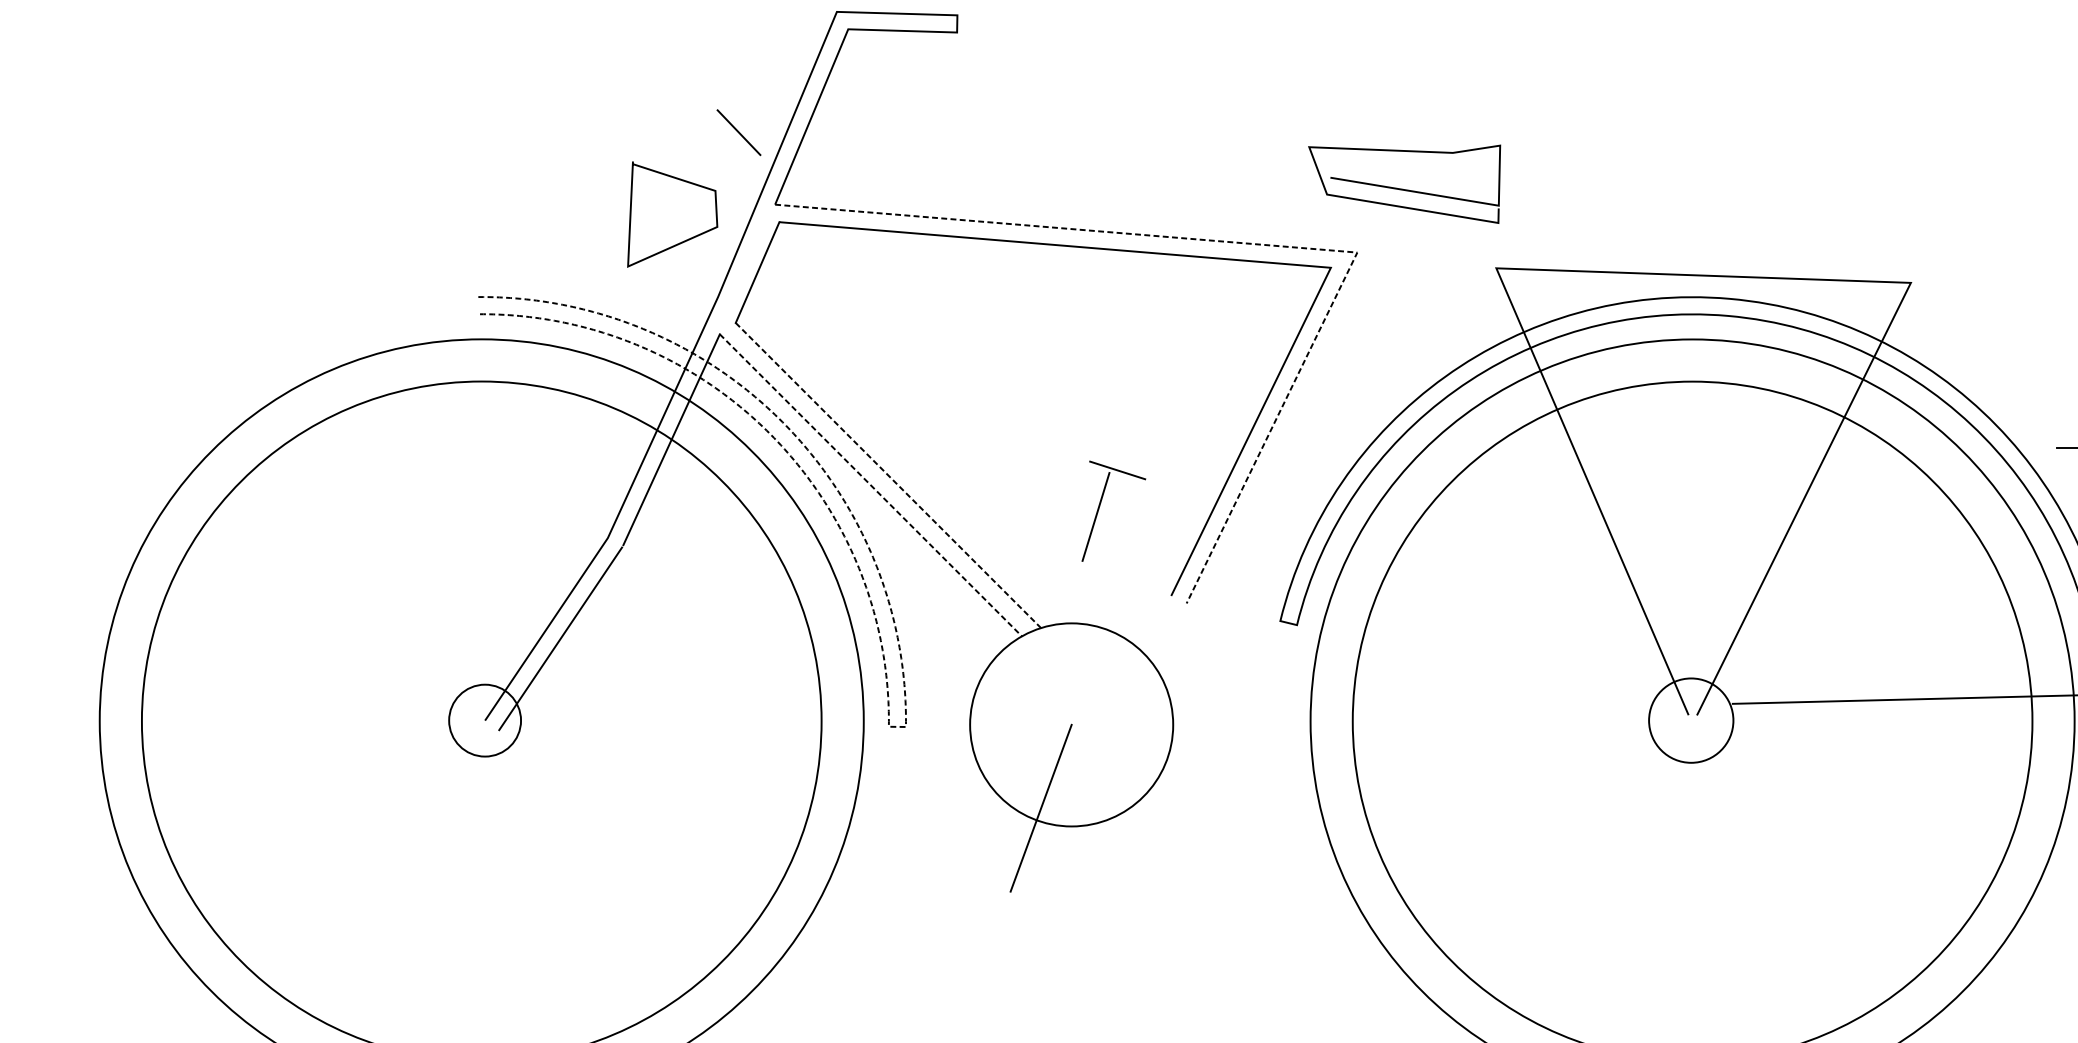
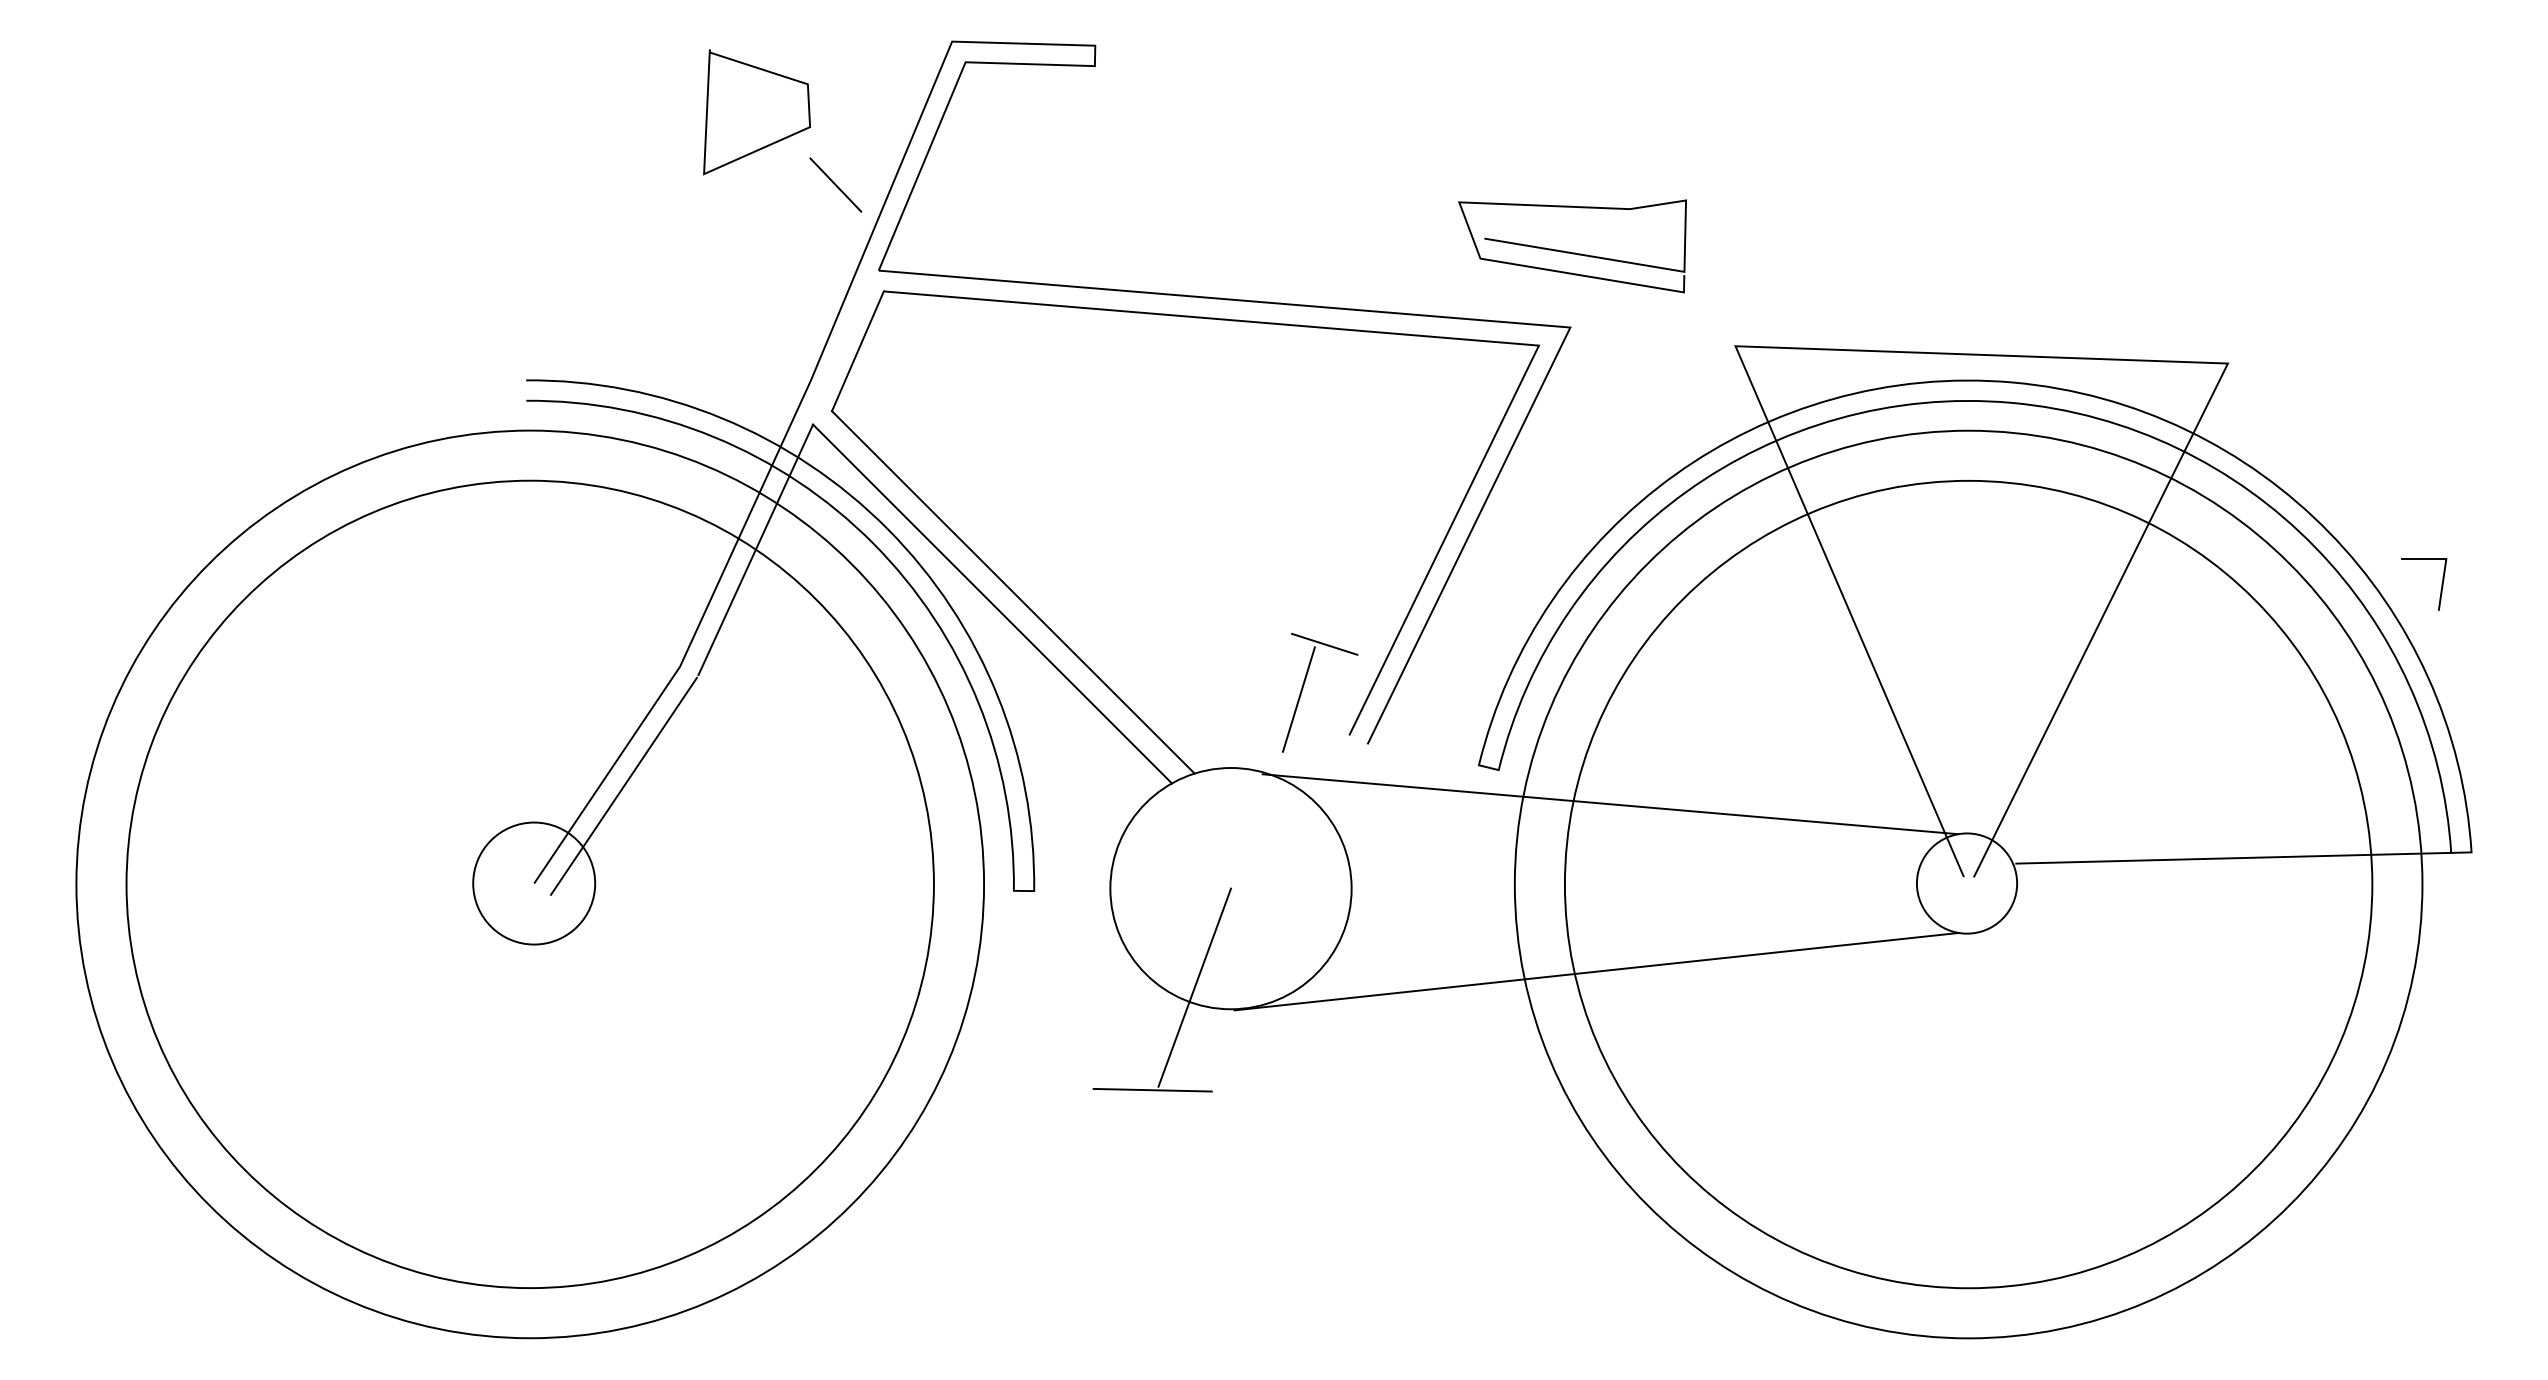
curve: (1402, 188) -> (1569, 251), moved
line: (685, 239) -> (772, 142), moved
line: (1261, 244) -> (1456, 318), dashed -> solid
line: (888, 475) -> (1013, 592), dashed -> solid
line: (870, 485) -> (992, 604), dashed -> solid
part: (1100, 505) -> (1304, 685), moved
line: (1391, 654) -> (1610, 804), added
circle: (485, 720) -> (534, 883), size x1.43
line: (906, 722) -> (1034, 885), dashed -> solid
line: (1379, 794) -> (1596, 971), added
line: (1005, 894) -> (1152, 1089), added

